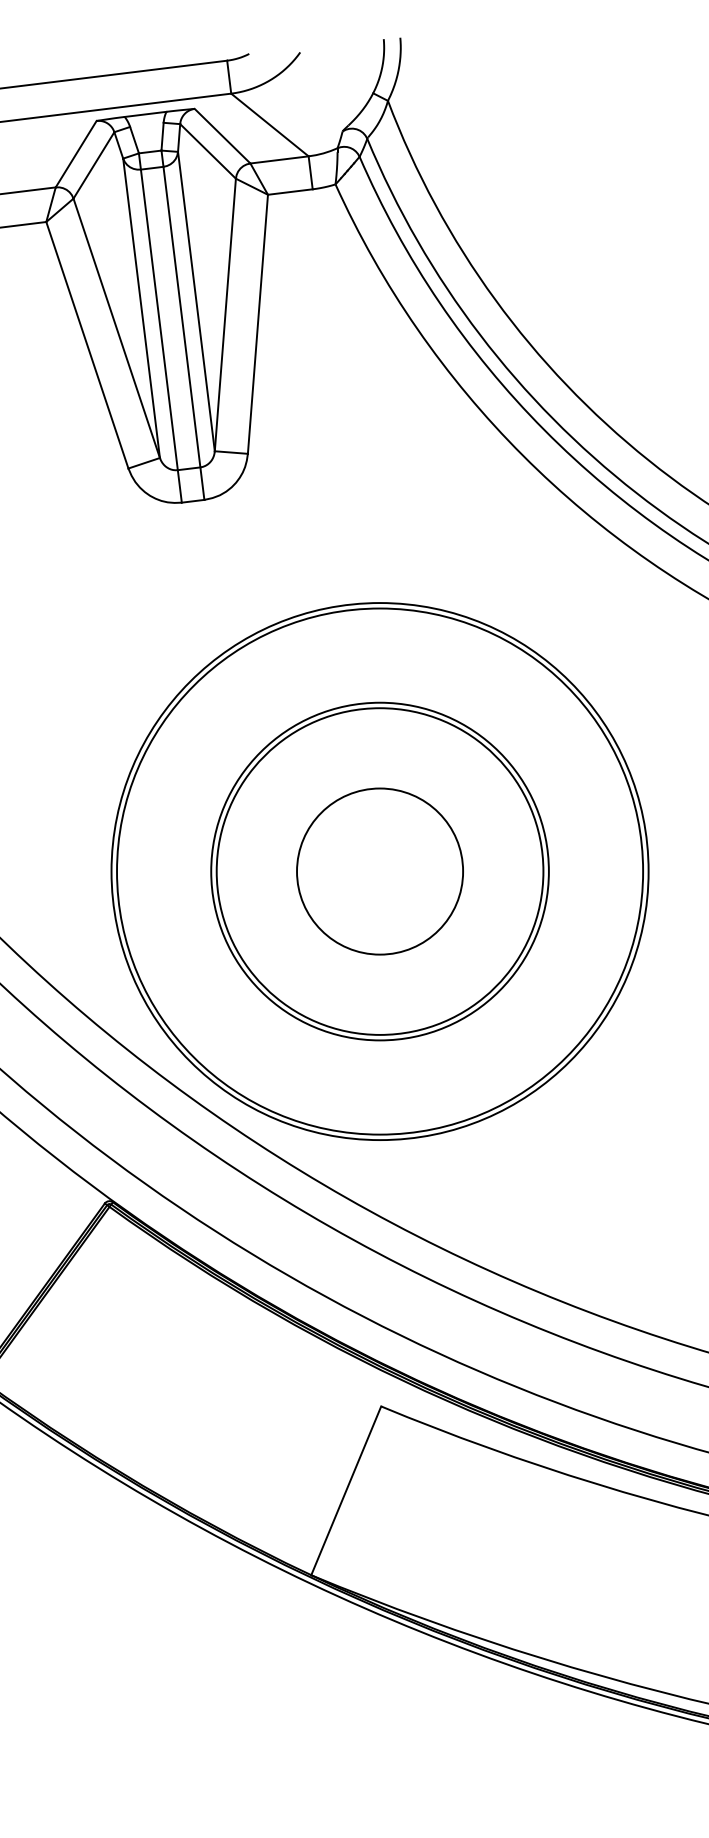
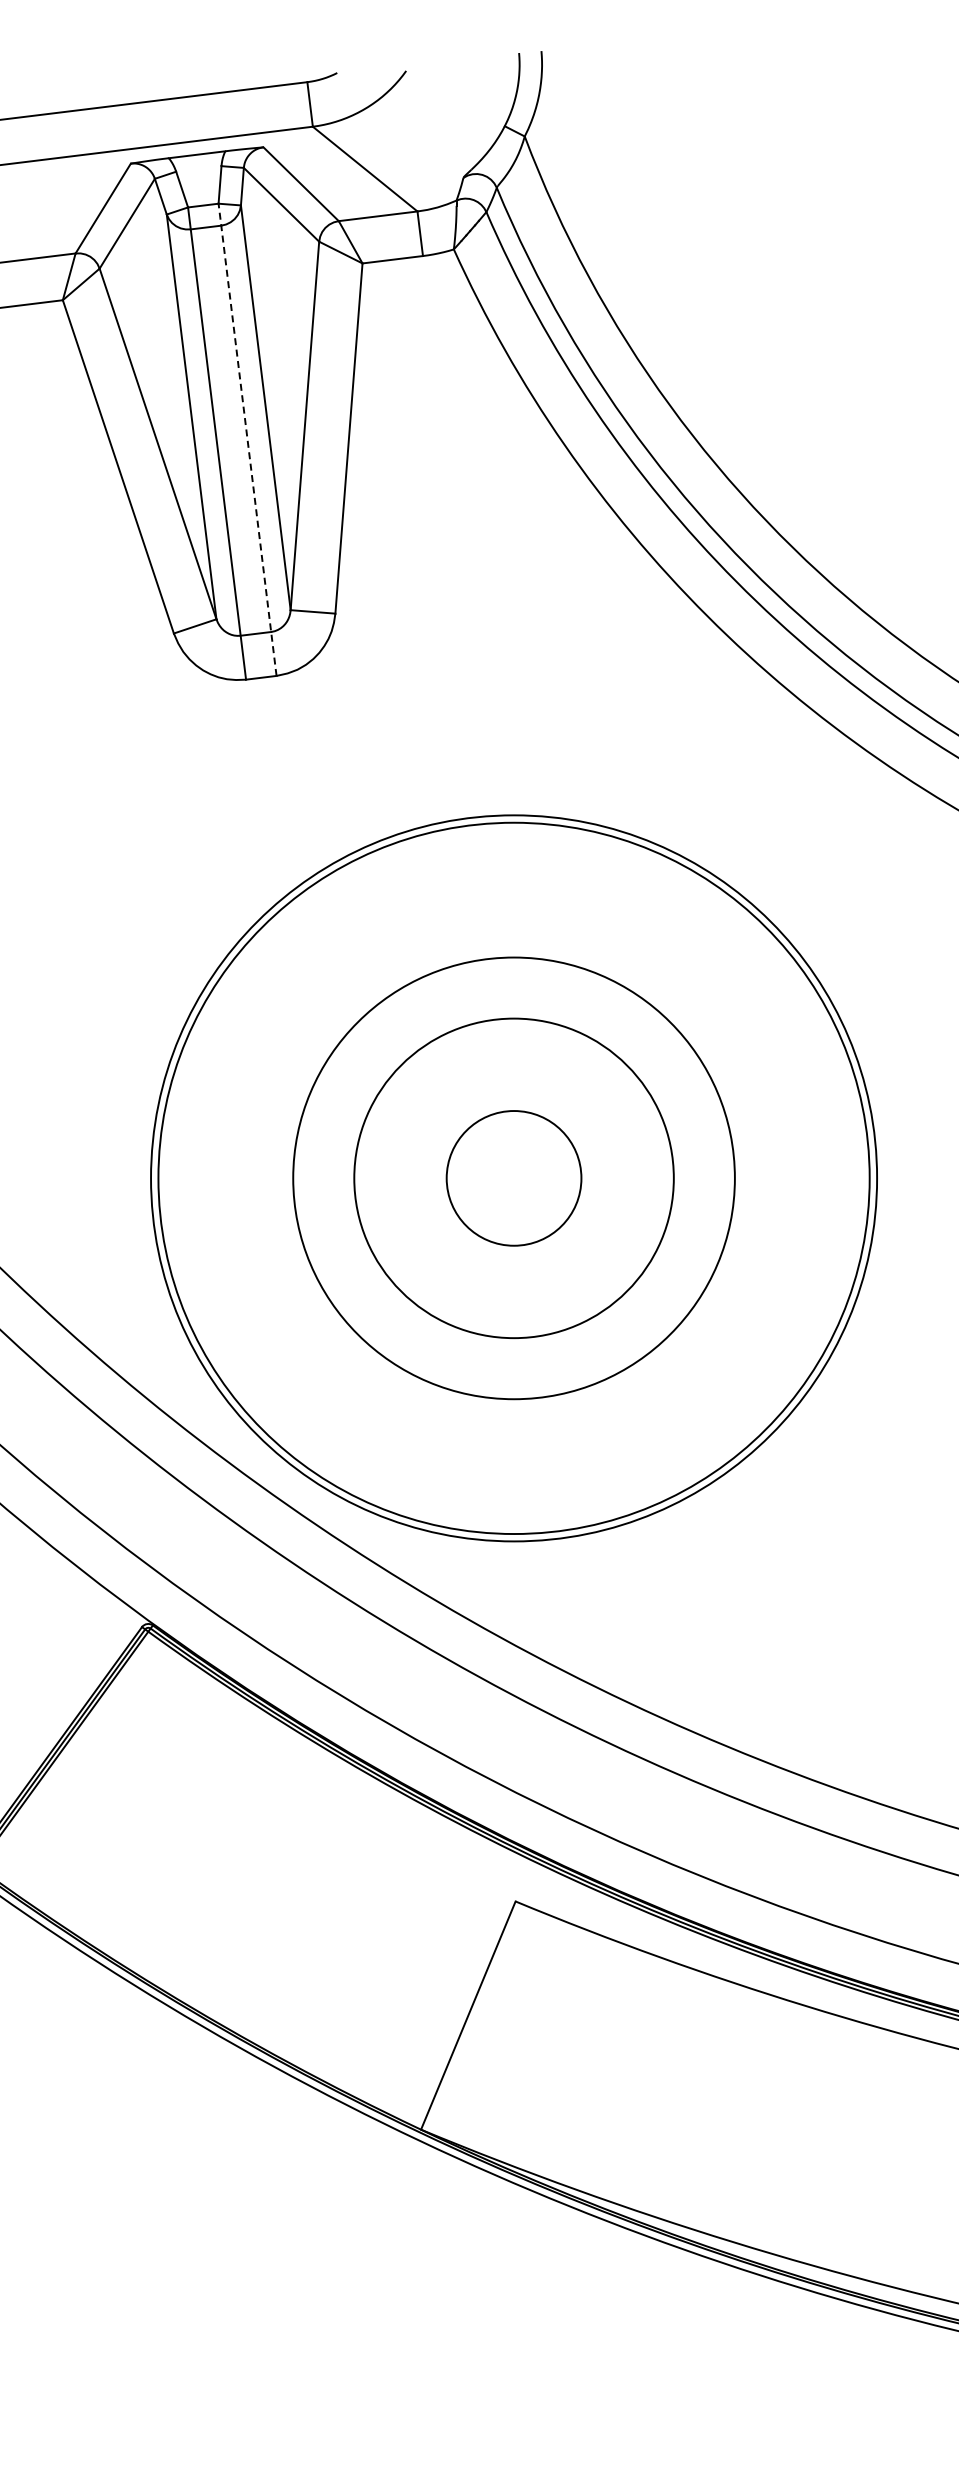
line: (182, 325) -> (247, 439), solid -> dashed
circle: (379, 871) -> (513, 1178), size x0.6
circle: (379, 871) -> (513, 1178), size x0.7

